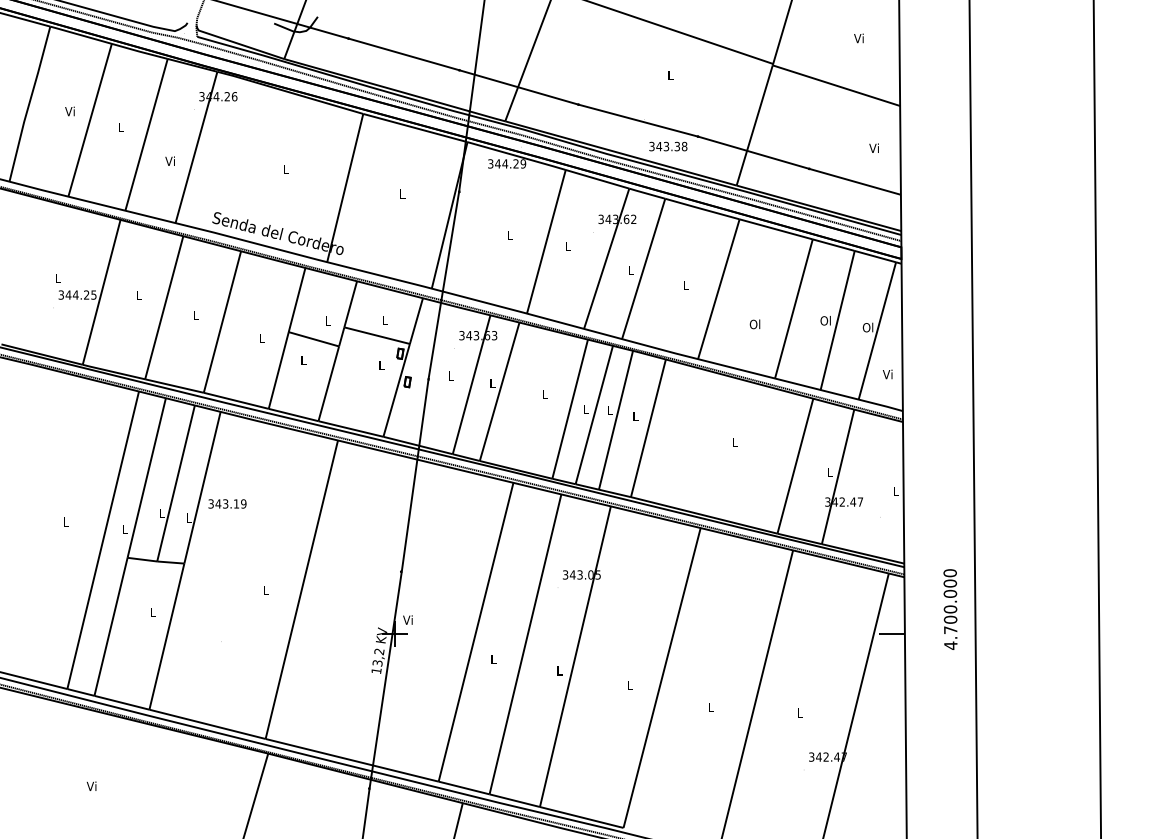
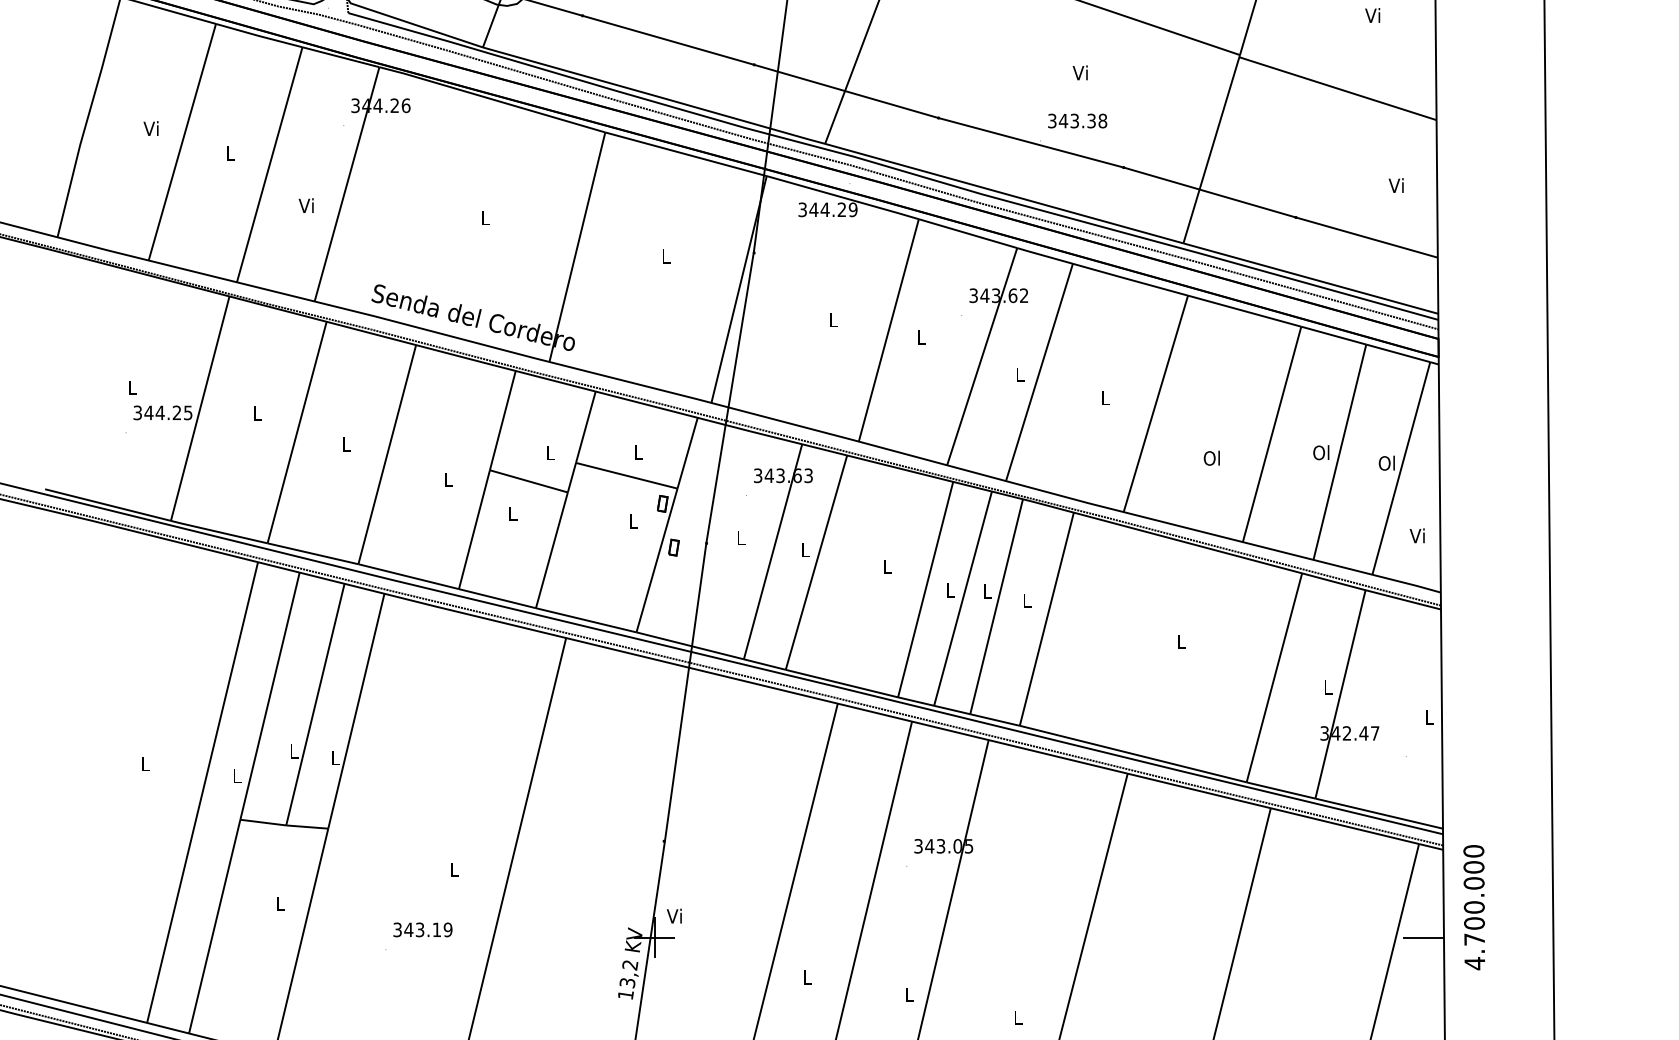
text: (669, 75) -> (1079, 72), L -> Vi
text: (668, 146) -> (1077, 120), moved
text: (227, 503) -> (422, 929), moved
text: (950, 609) -> (1474, 907), moved

